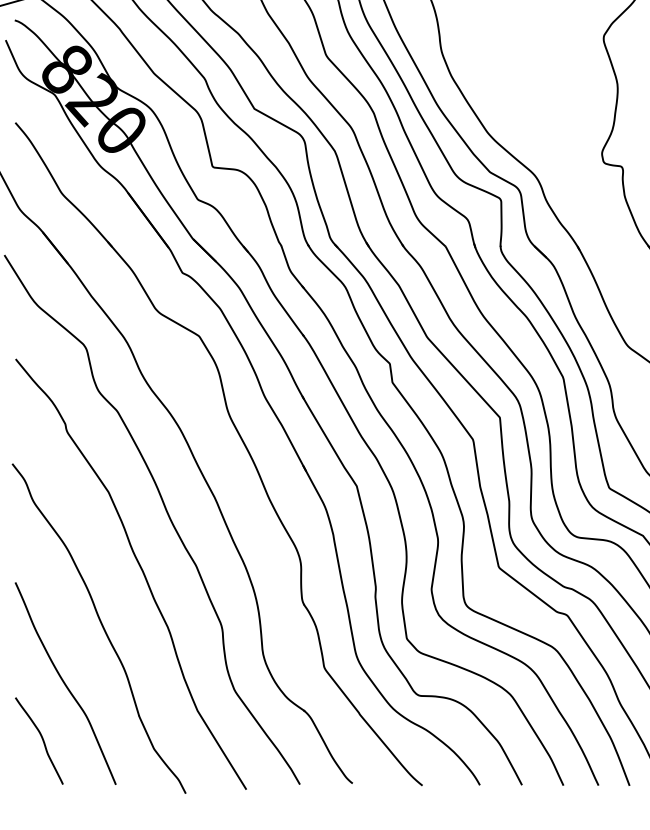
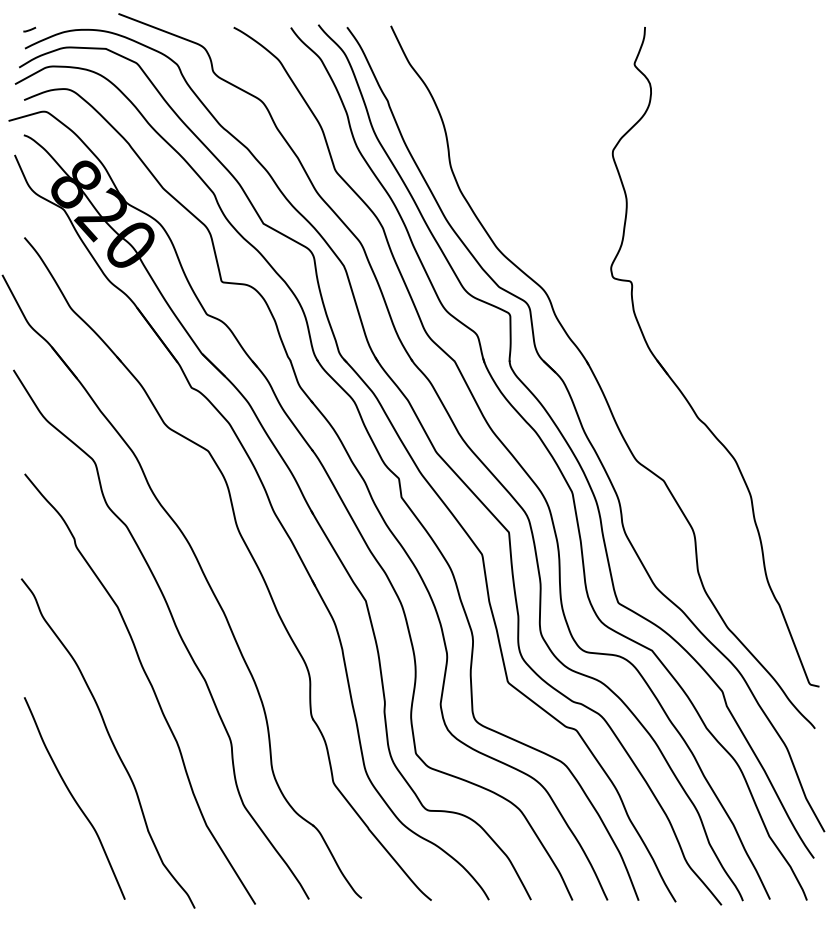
curve: (41, 738) -> (50, 853), removed

